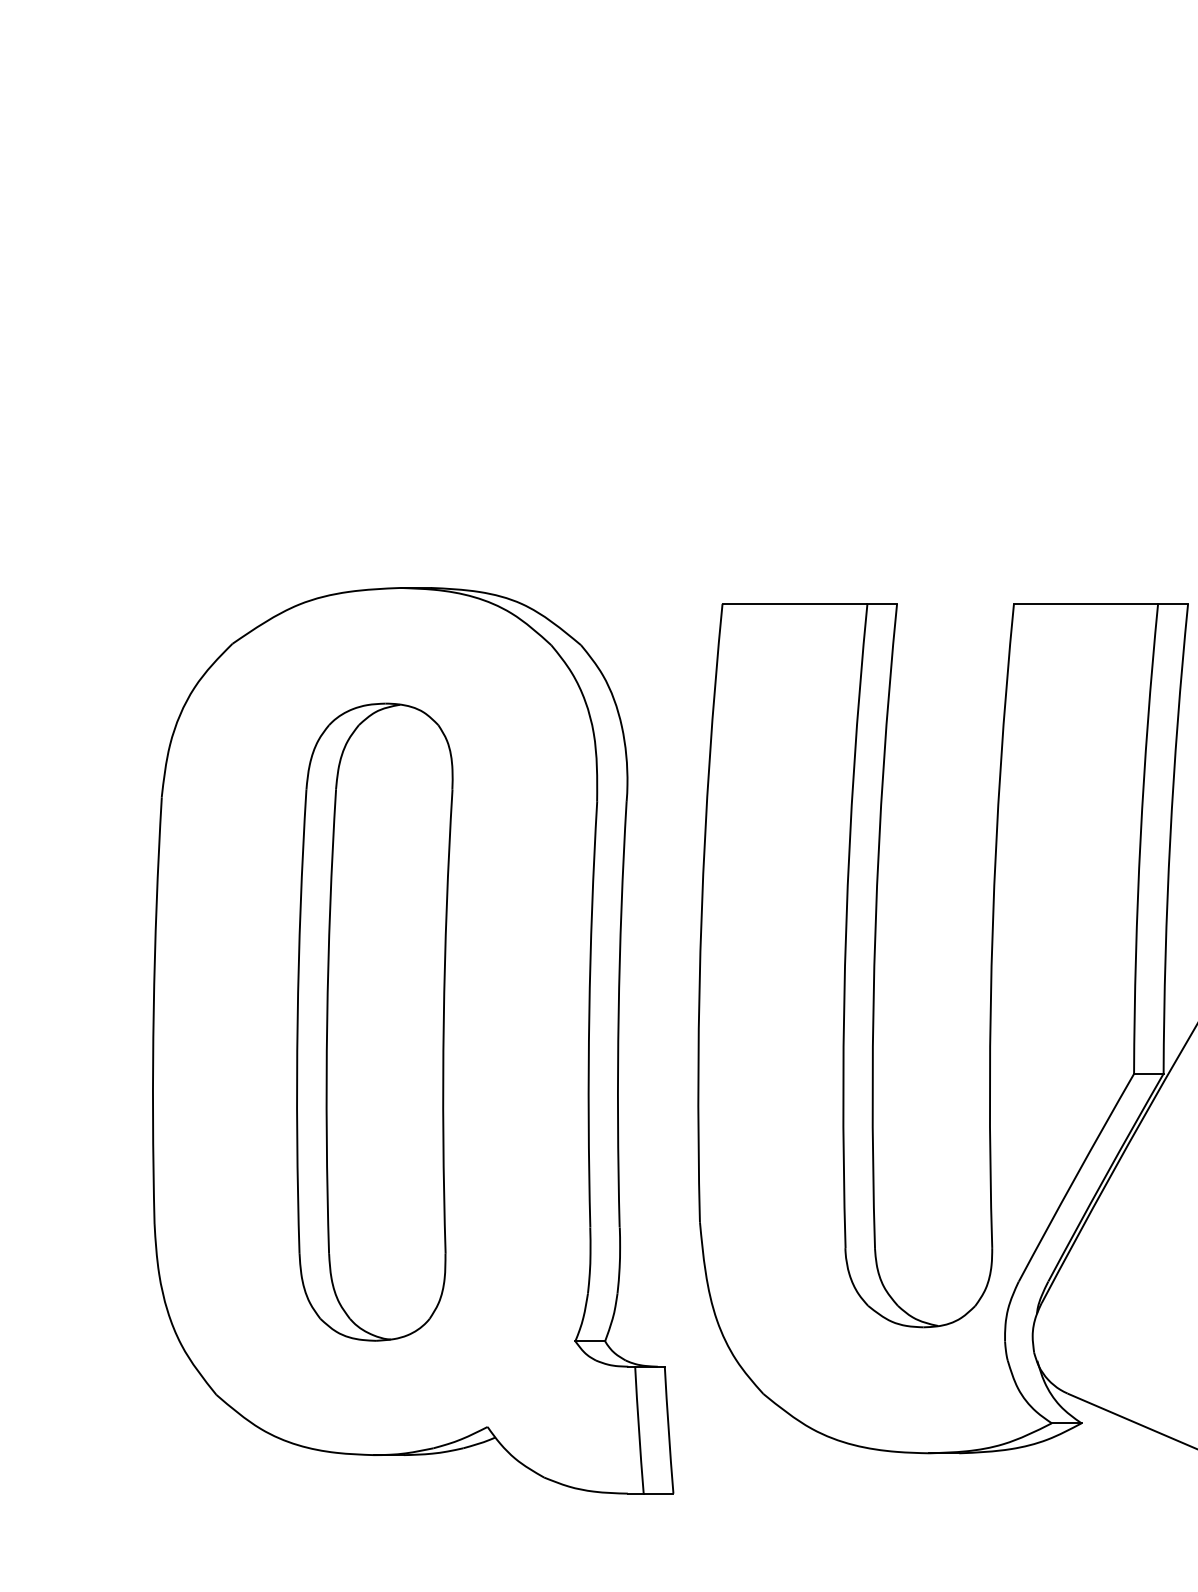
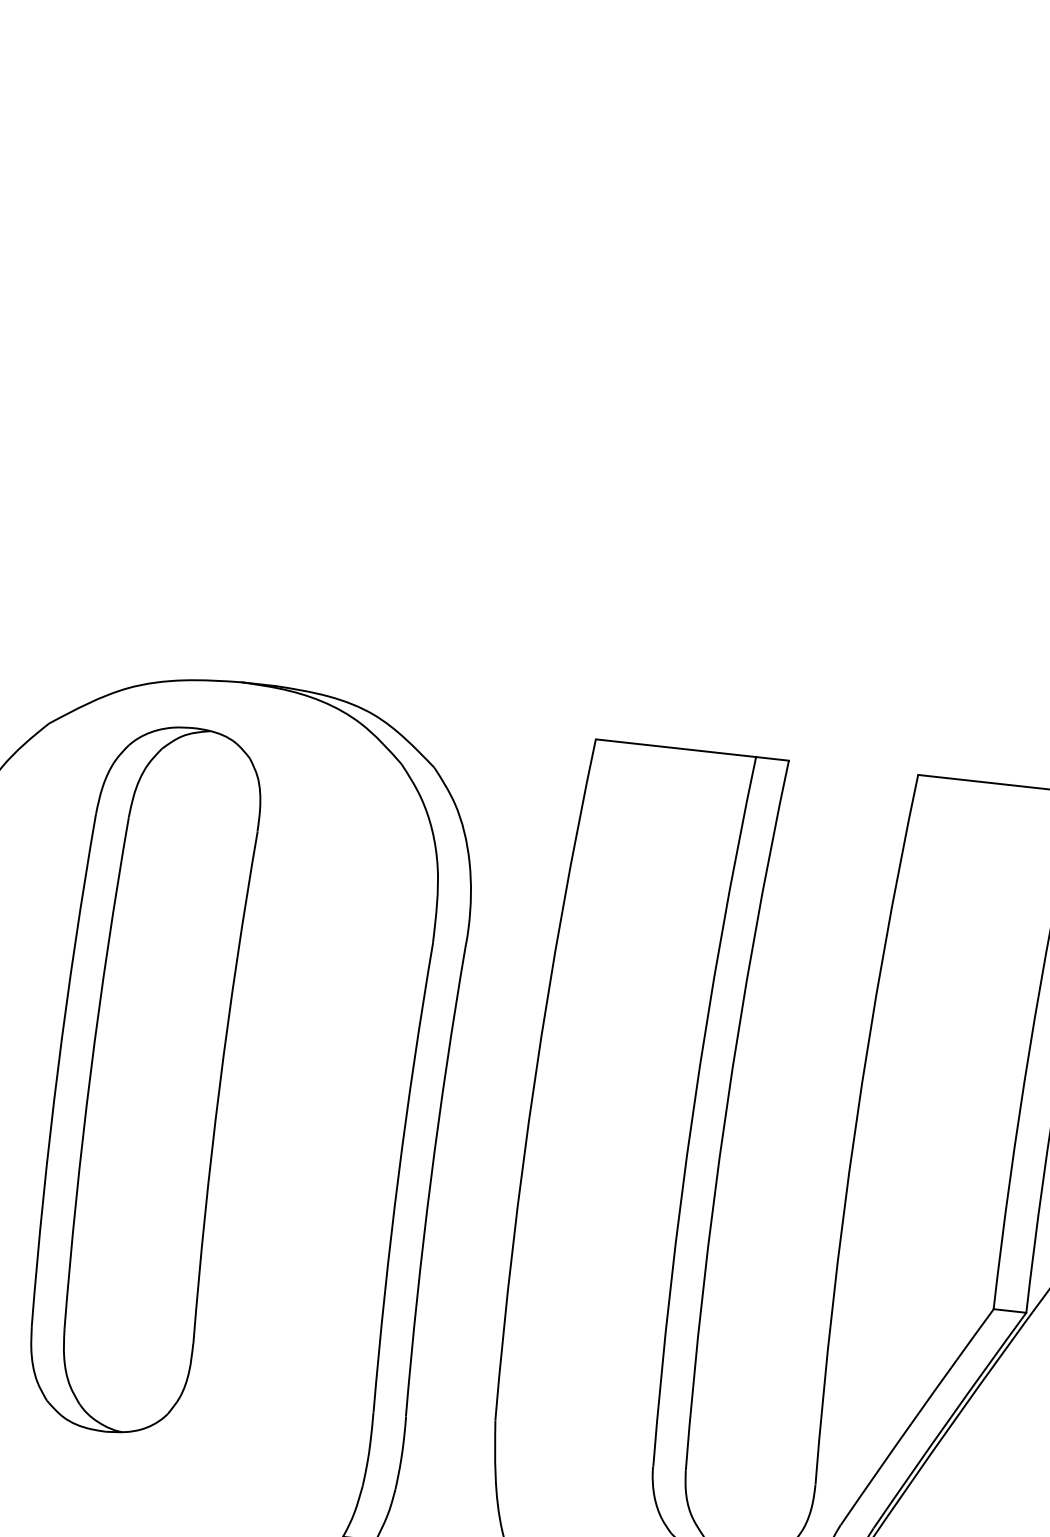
part: (374, 1021) -> (143, 1078), moved

